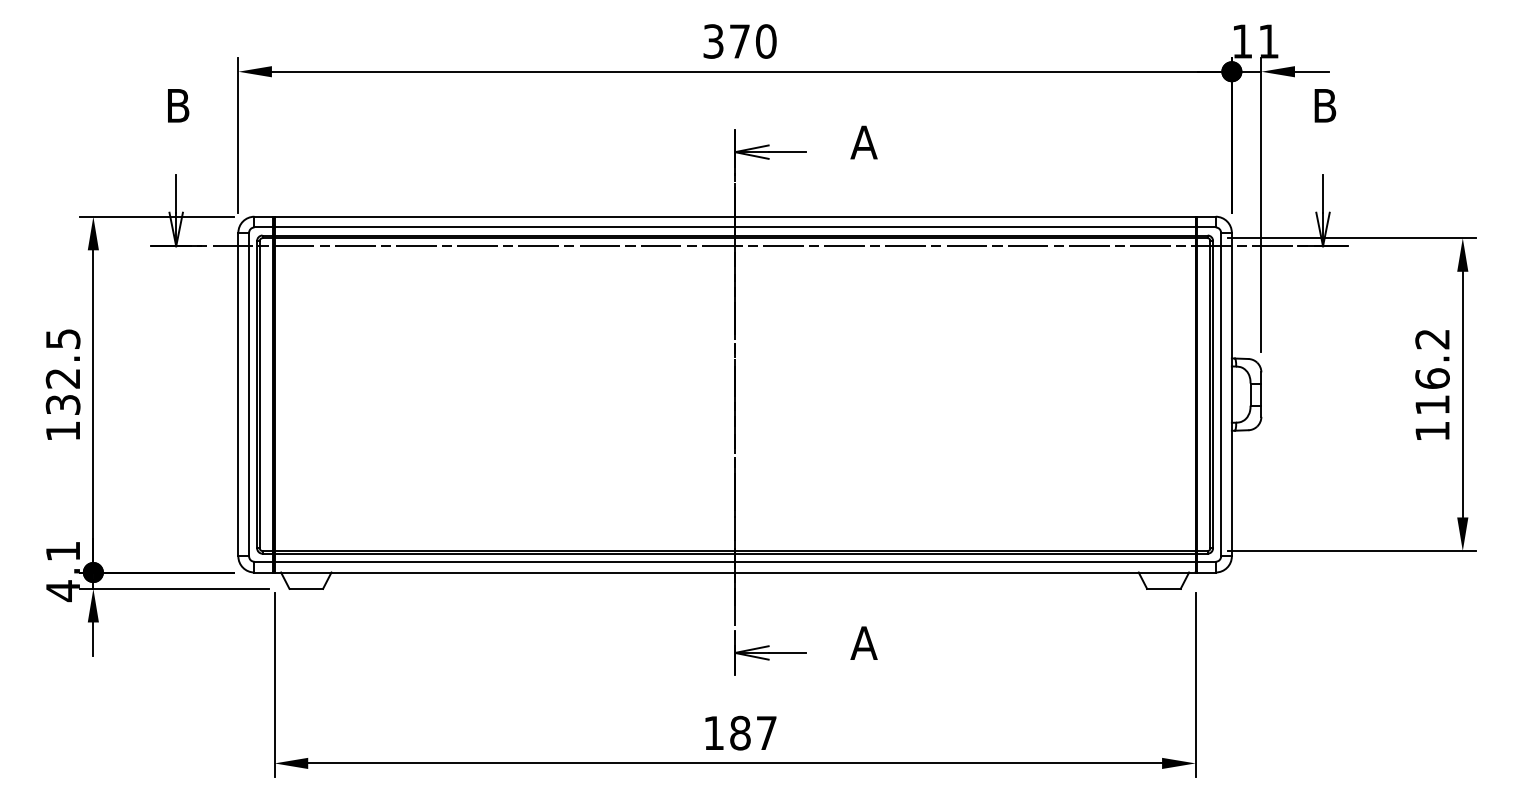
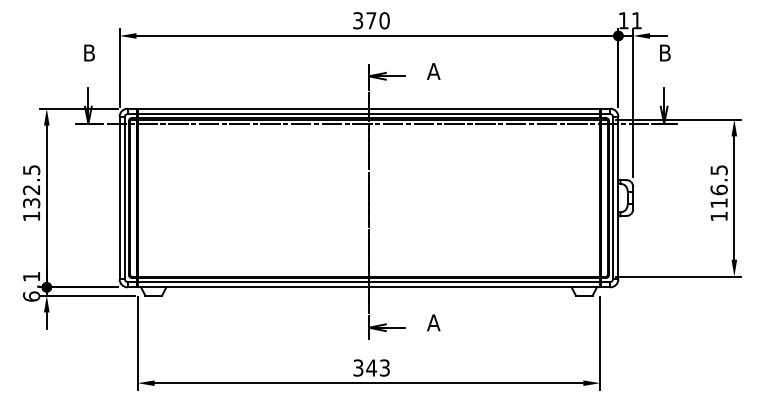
text: (1431, 339) -> (718, 170), 116.2 -> 116.5
text: (62, 590) -> (31, 296), 4.1 -> 6.1
text: (740, 732) -> (371, 367), 187 -> 343

